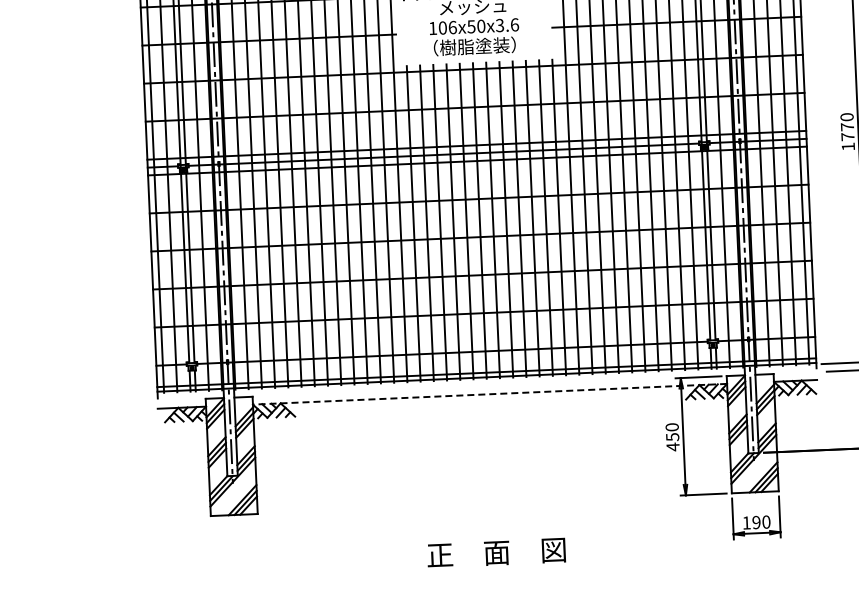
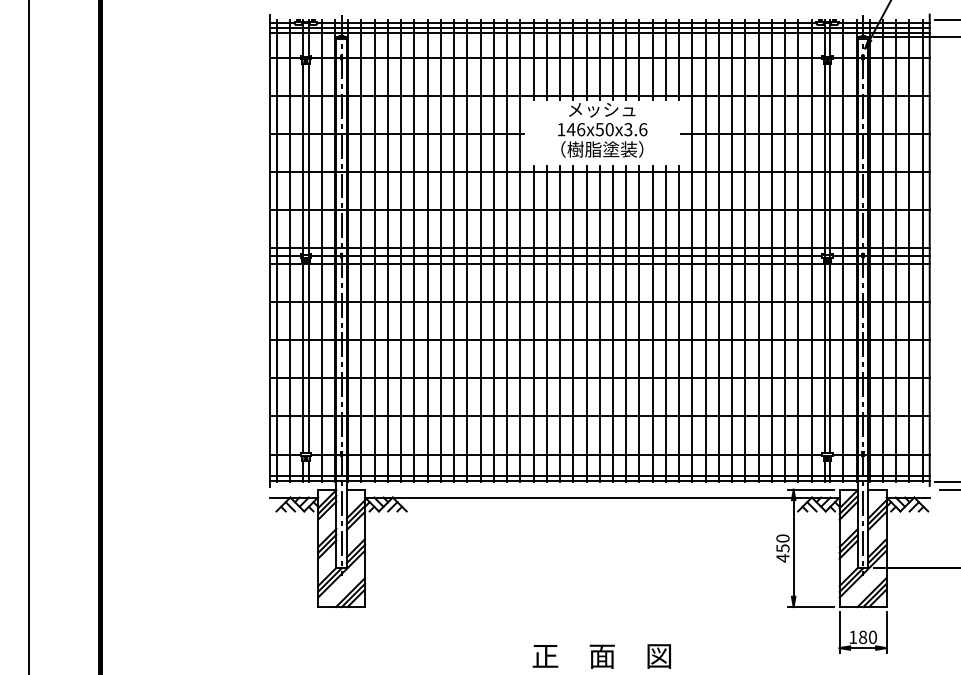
text: (442, 27) -> (570, 129), 106x50x3.6 -> 146x50x3.6
line: (489, 394) -> (601, 497), dashed -> solid
text: (756, 521) -> (863, 636), 190 -> 180

